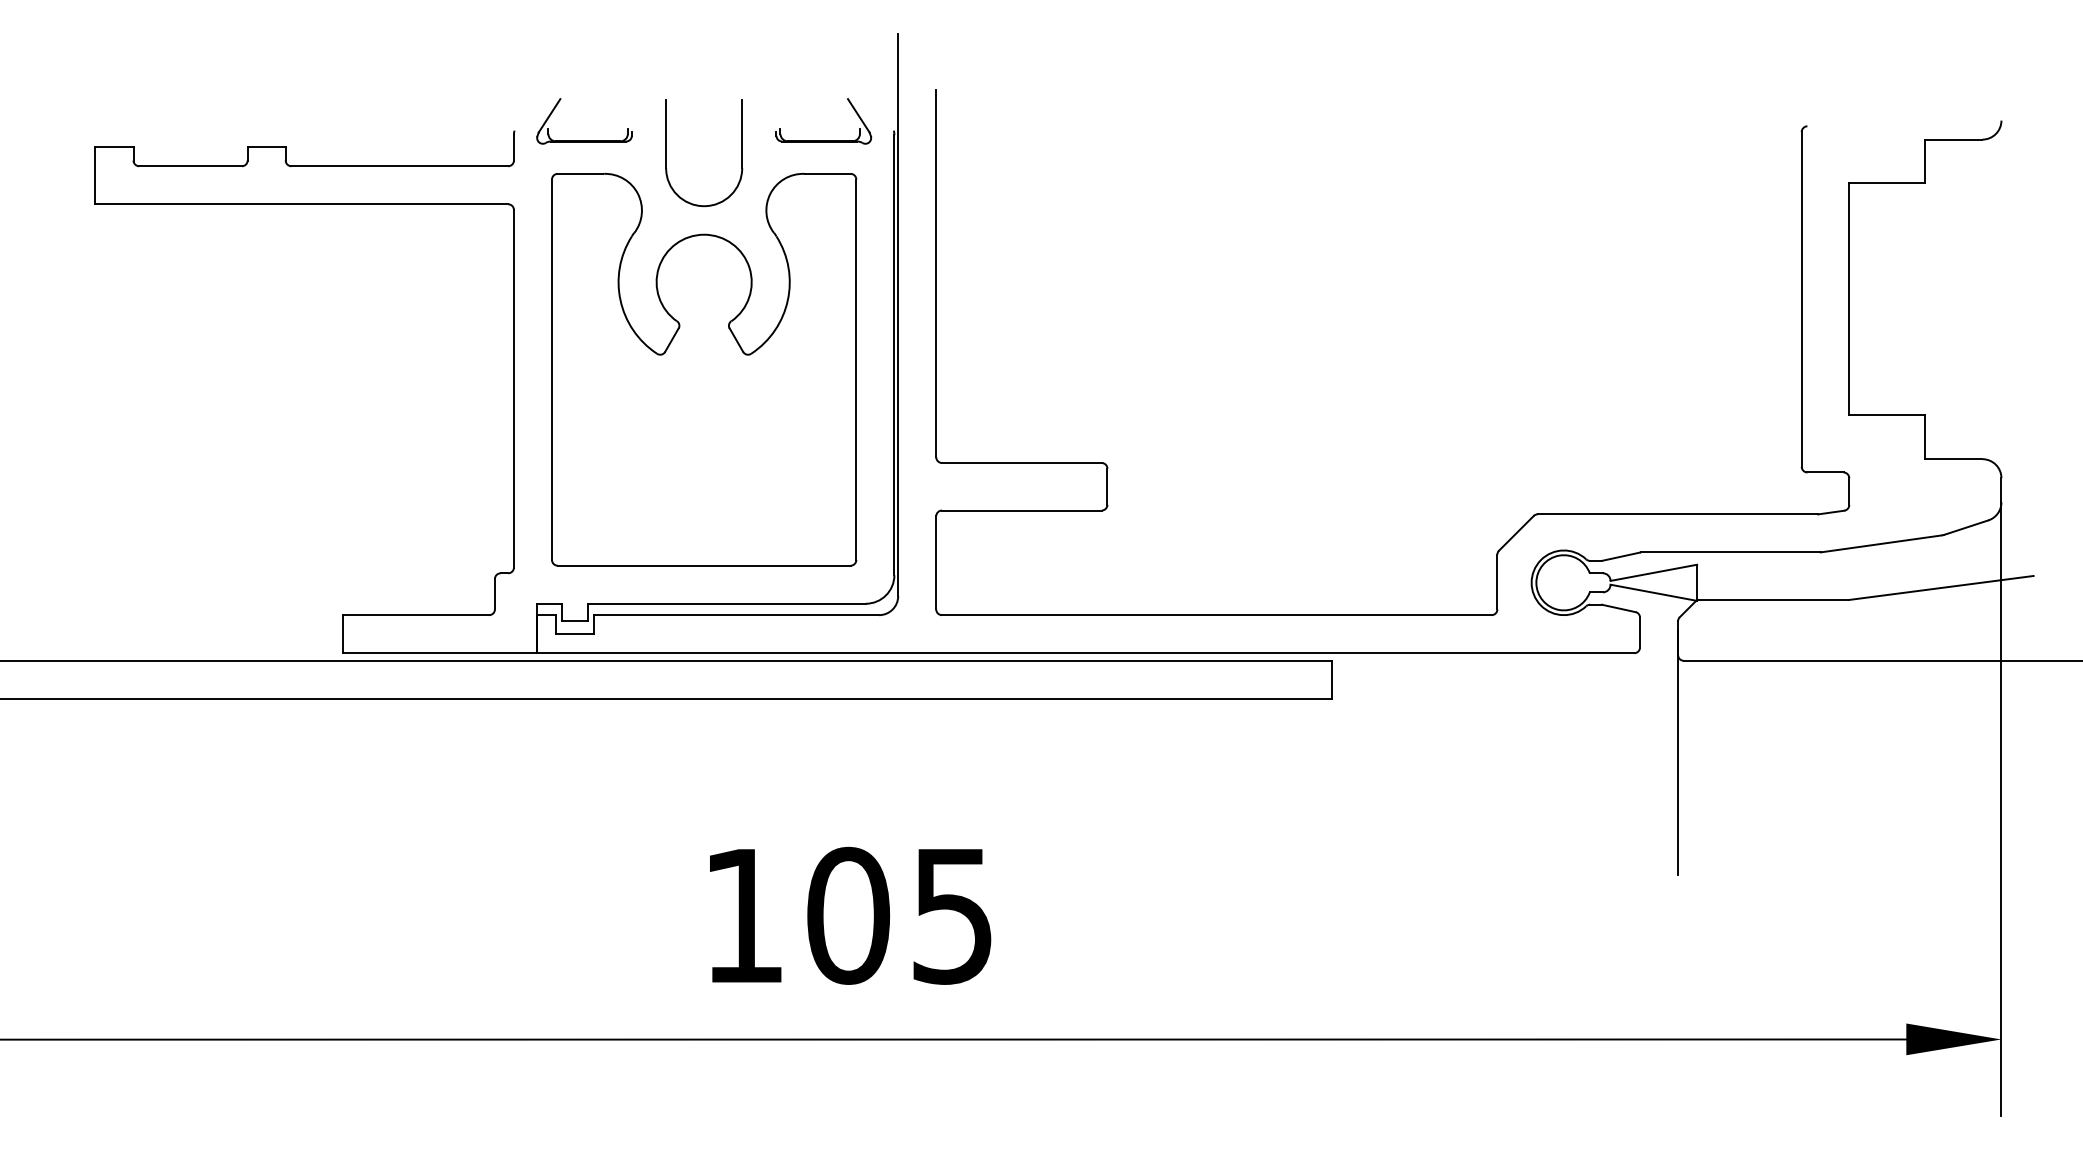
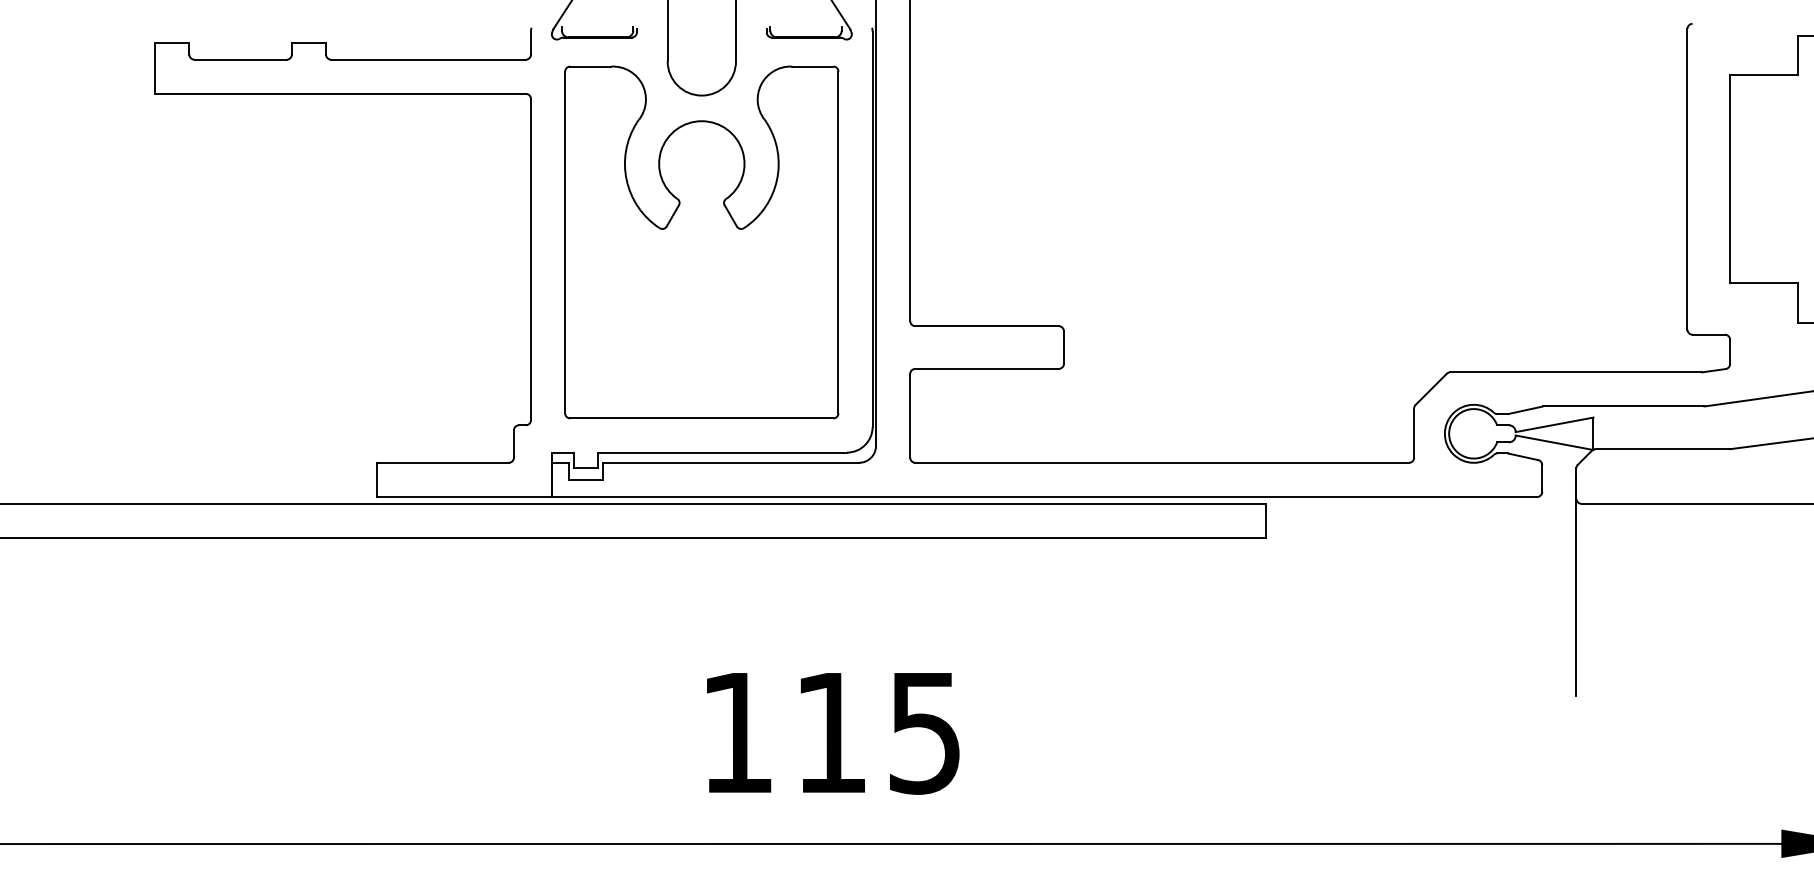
text: (848, 915) -> (831, 732), 105 -> 115

